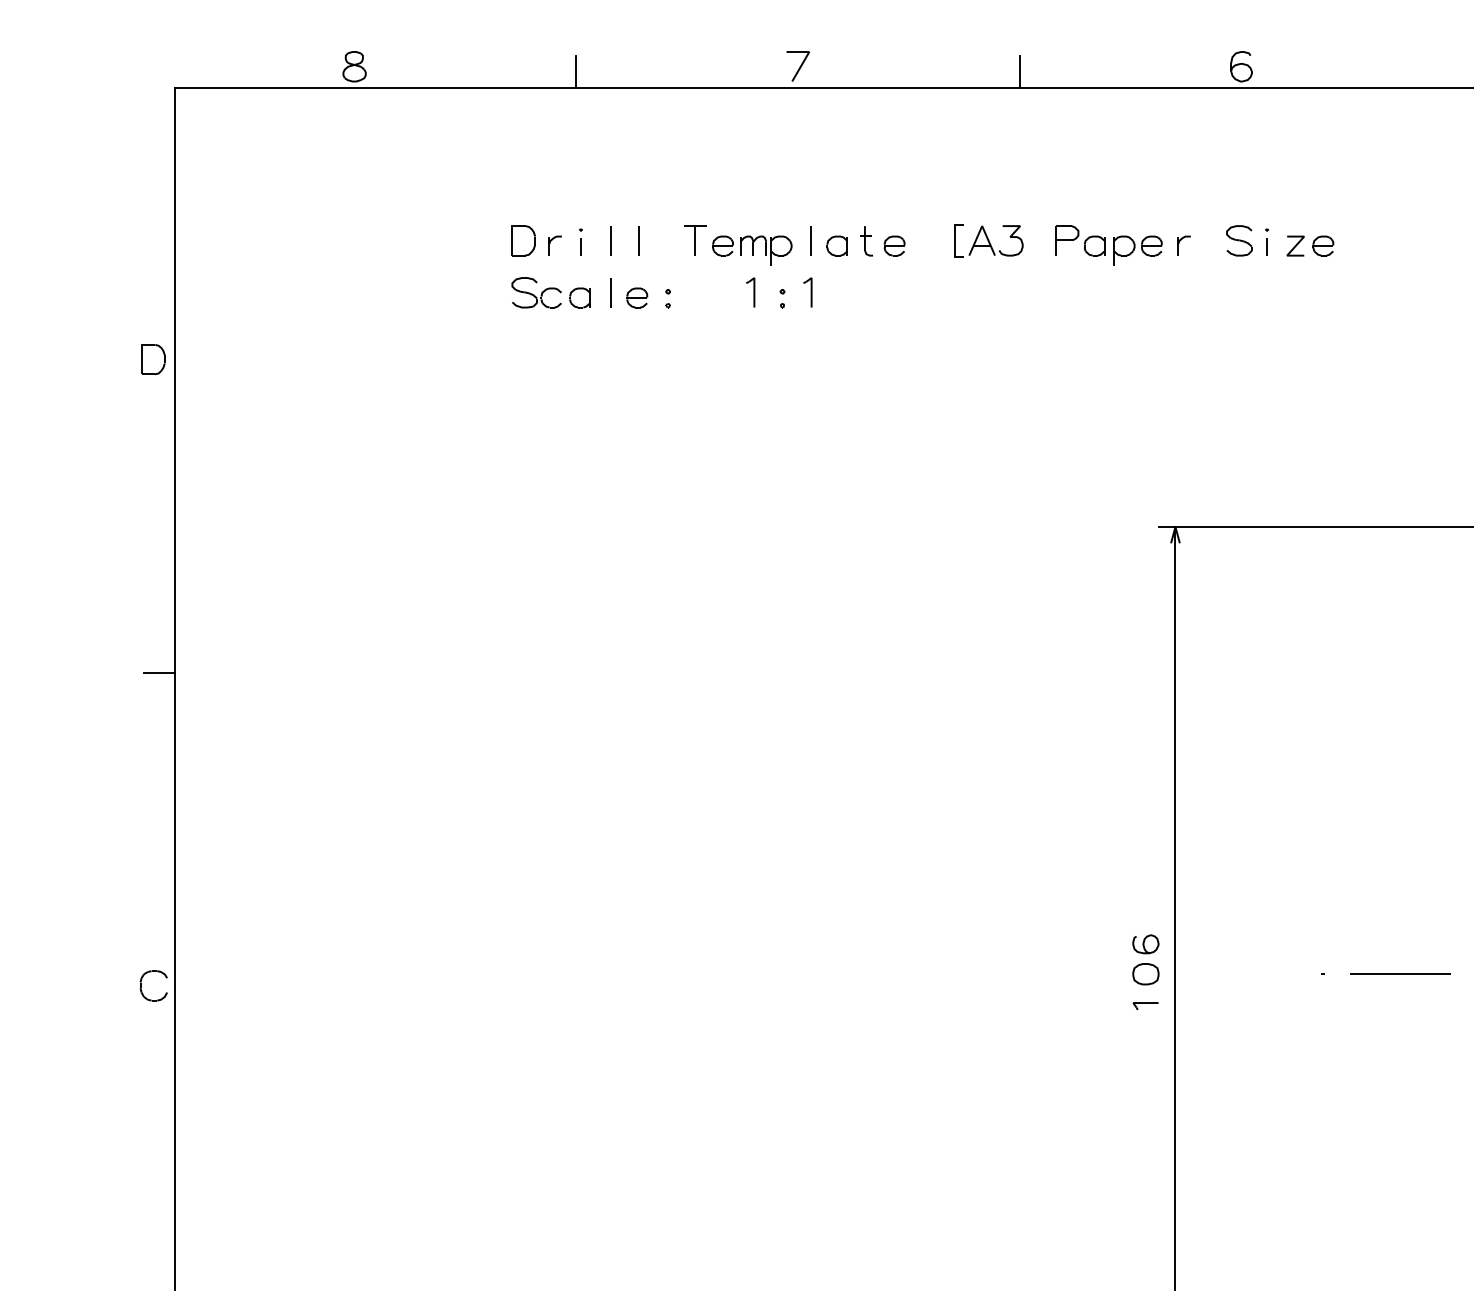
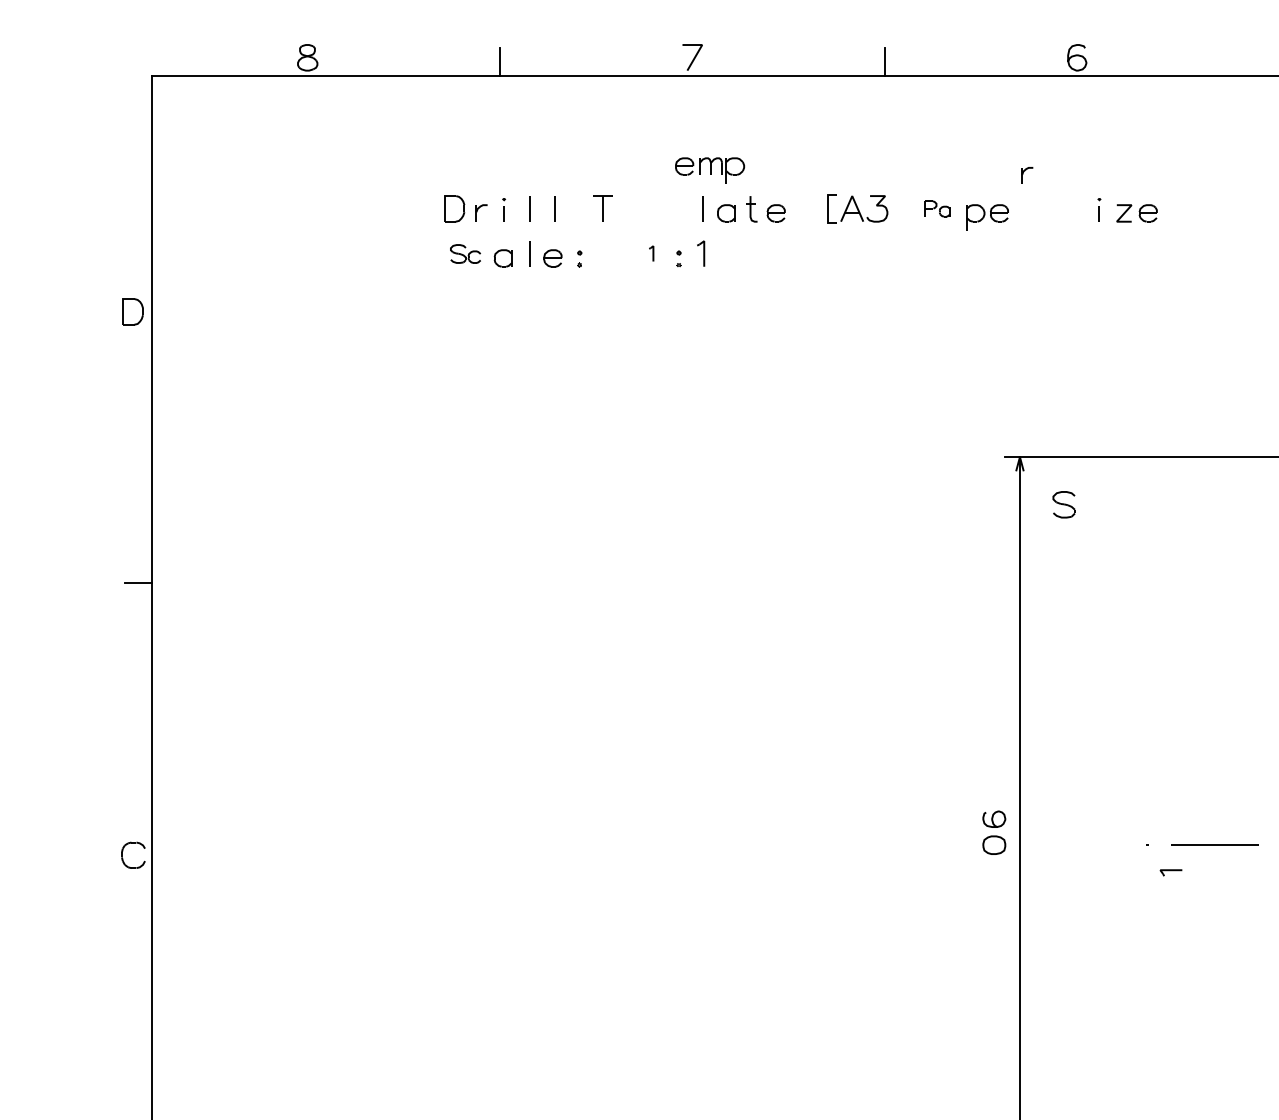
part: (1080, 240) -> (937, 208), size x0.6
part: (1239, 240) -> (1064, 504), moved
part: (1183, 245) -> (1026, 175), moved
part: (752, 250) -> (710, 170), moved
part: (536, 292) -> (465, 253), size x0.7
part: (750, 292) -> (651, 253), size x0.6
part: (1145, 1005) -> (1170, 872), moved

